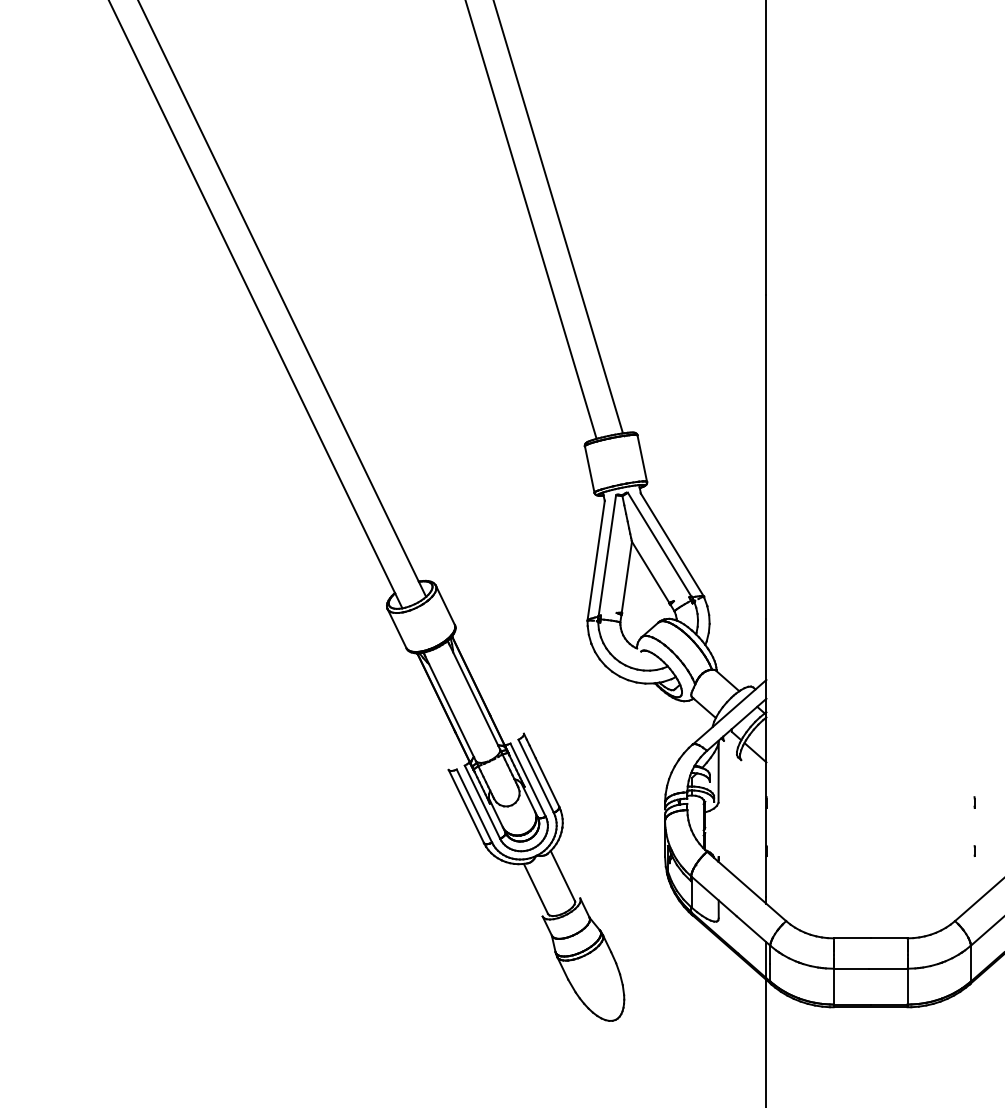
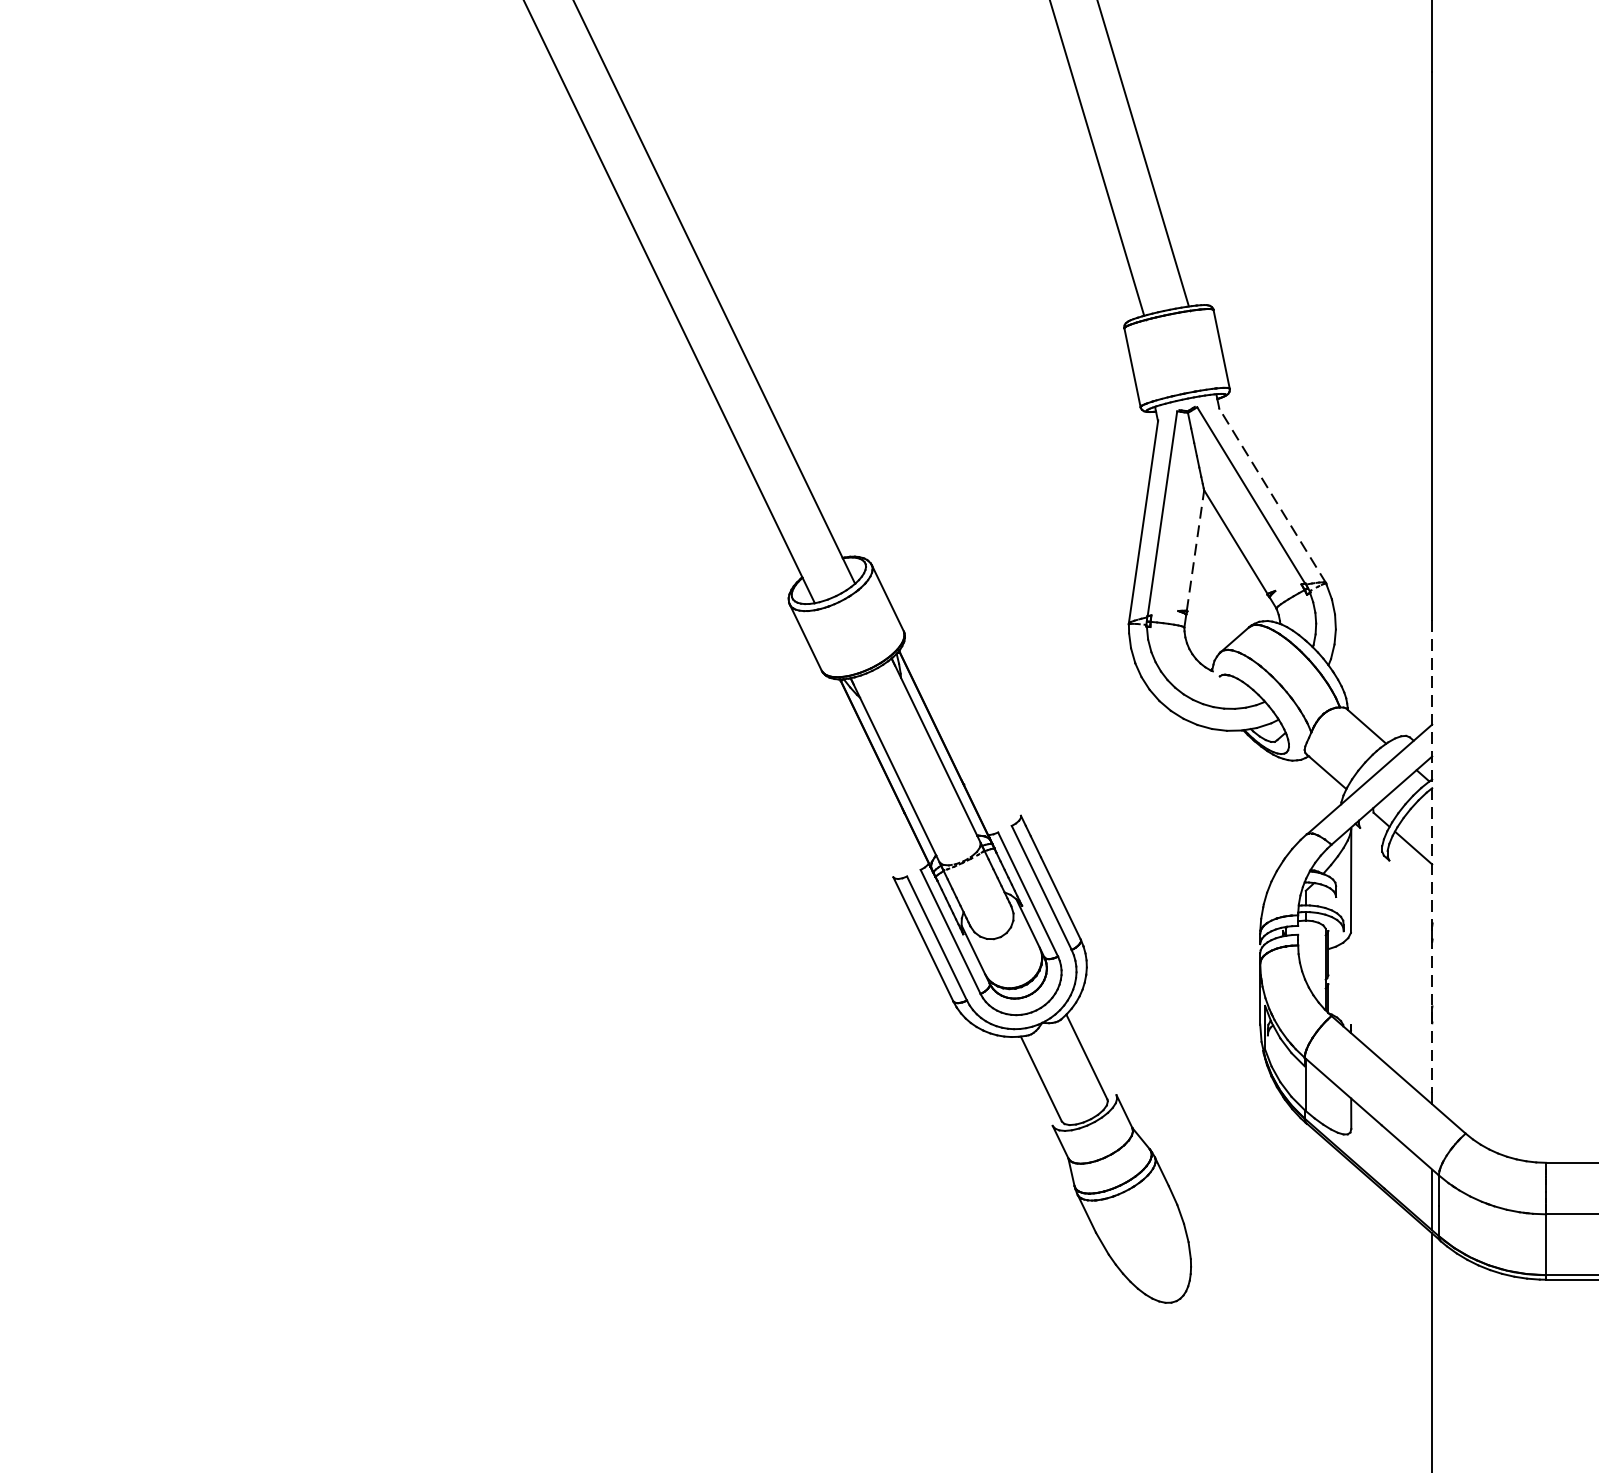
line: (672, 544) -> (1272, 494), solid -> dashed
line: (626, 577) -> (1194, 550), solid -> dashed
line: (766, 758) -> (1432, 857), solid -> dashed

